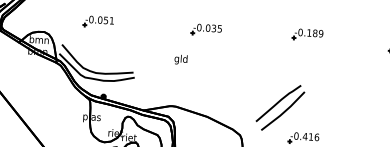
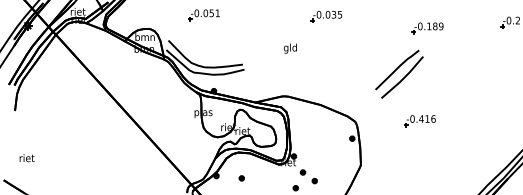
part: (206, 29) -> (326, 16), moved
part: (307, 34) -> (427, 28), moved
part: (280, 107) -> (399, 73), moved

